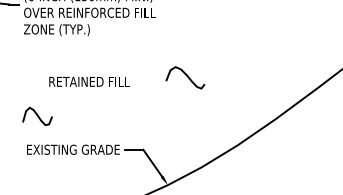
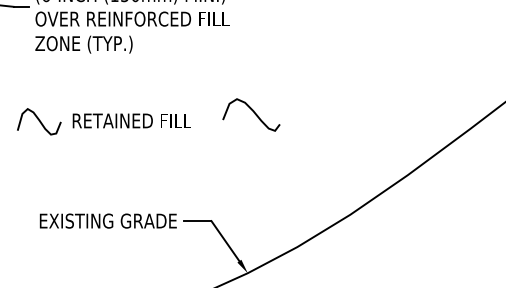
curve: (186, 76) -> (253, 113), moved
curve: (37, 115) -> (39, 120), moved

